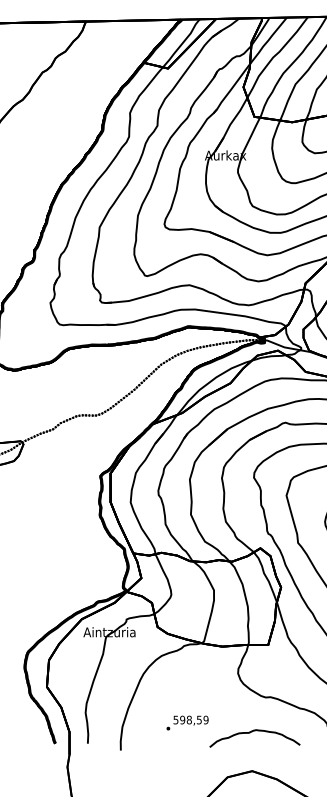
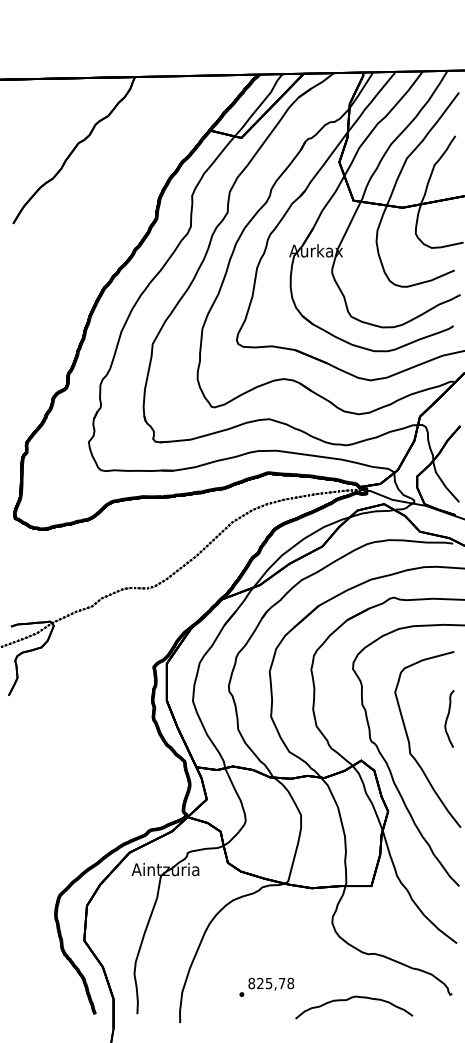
text: (191, 720) -> (271, 983), 598,59 -> 825,78

